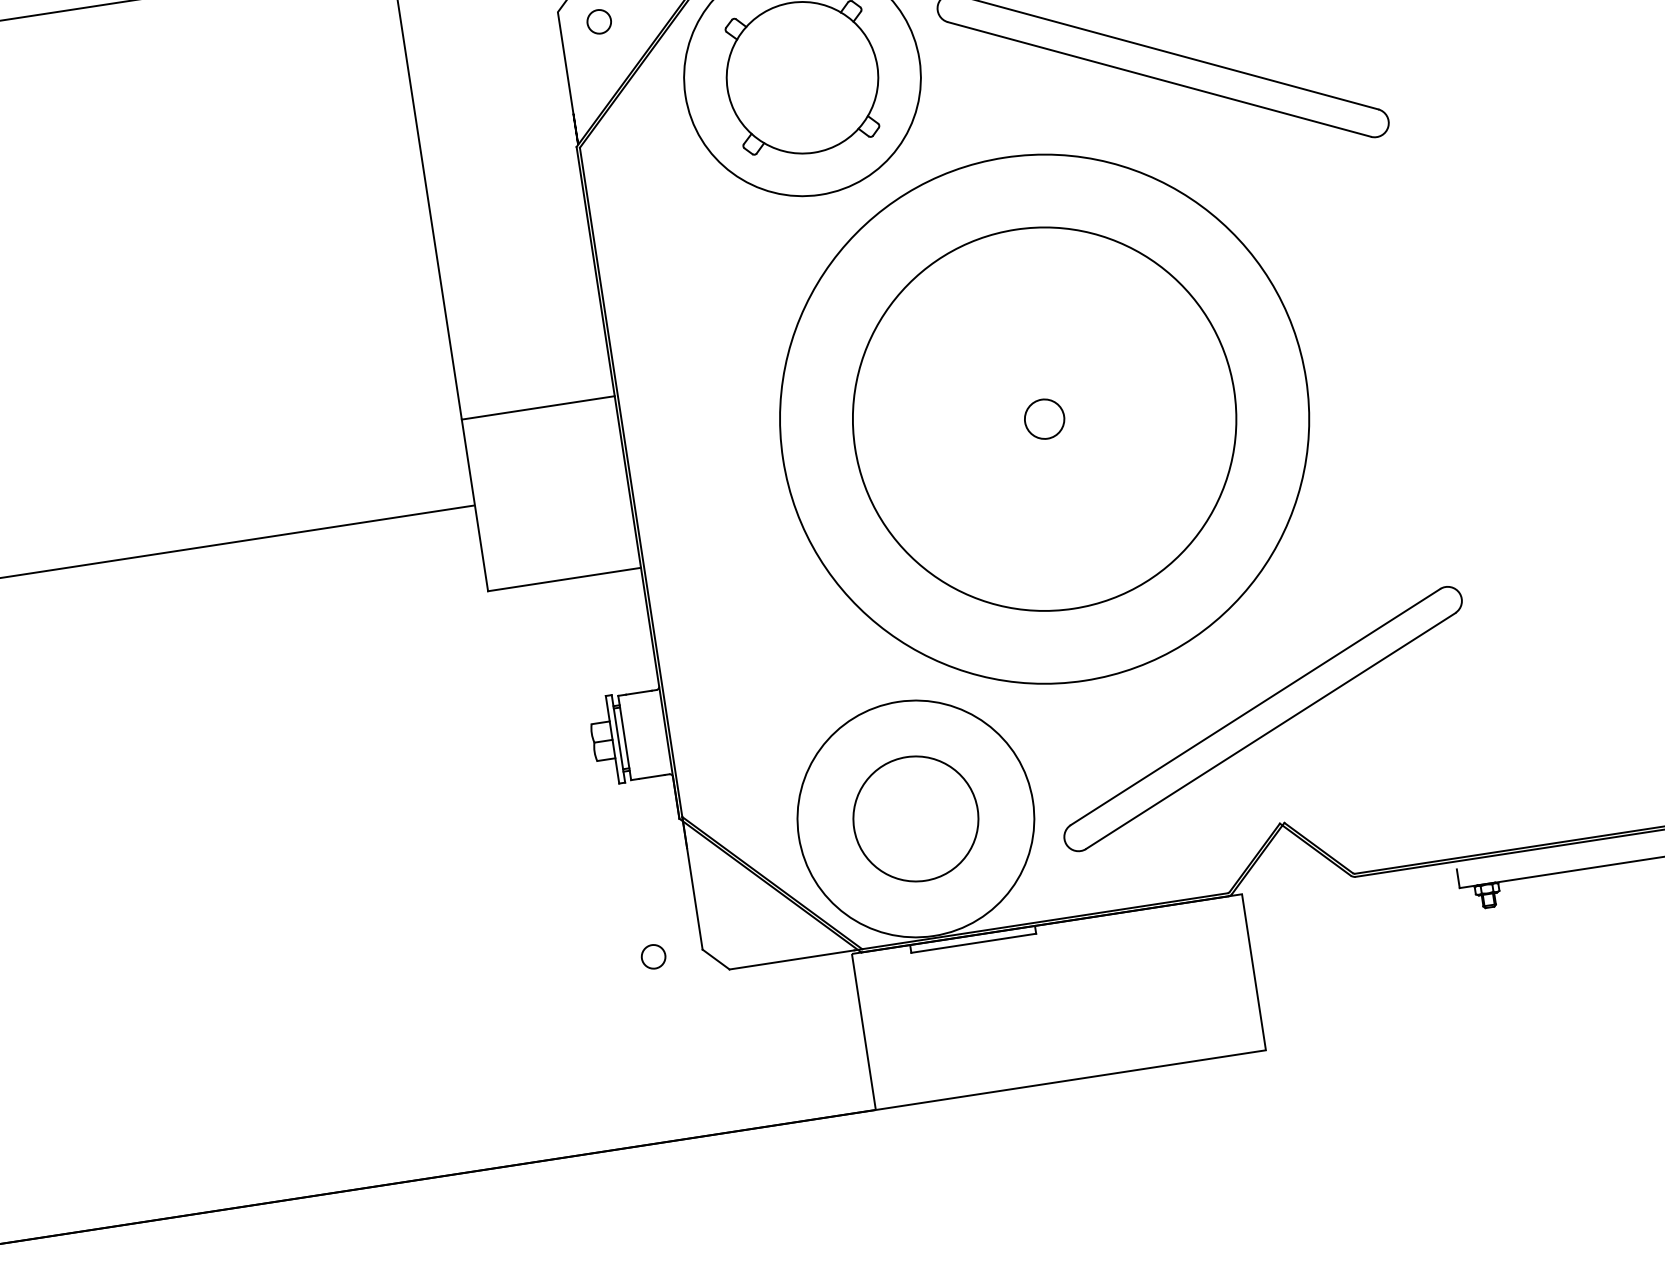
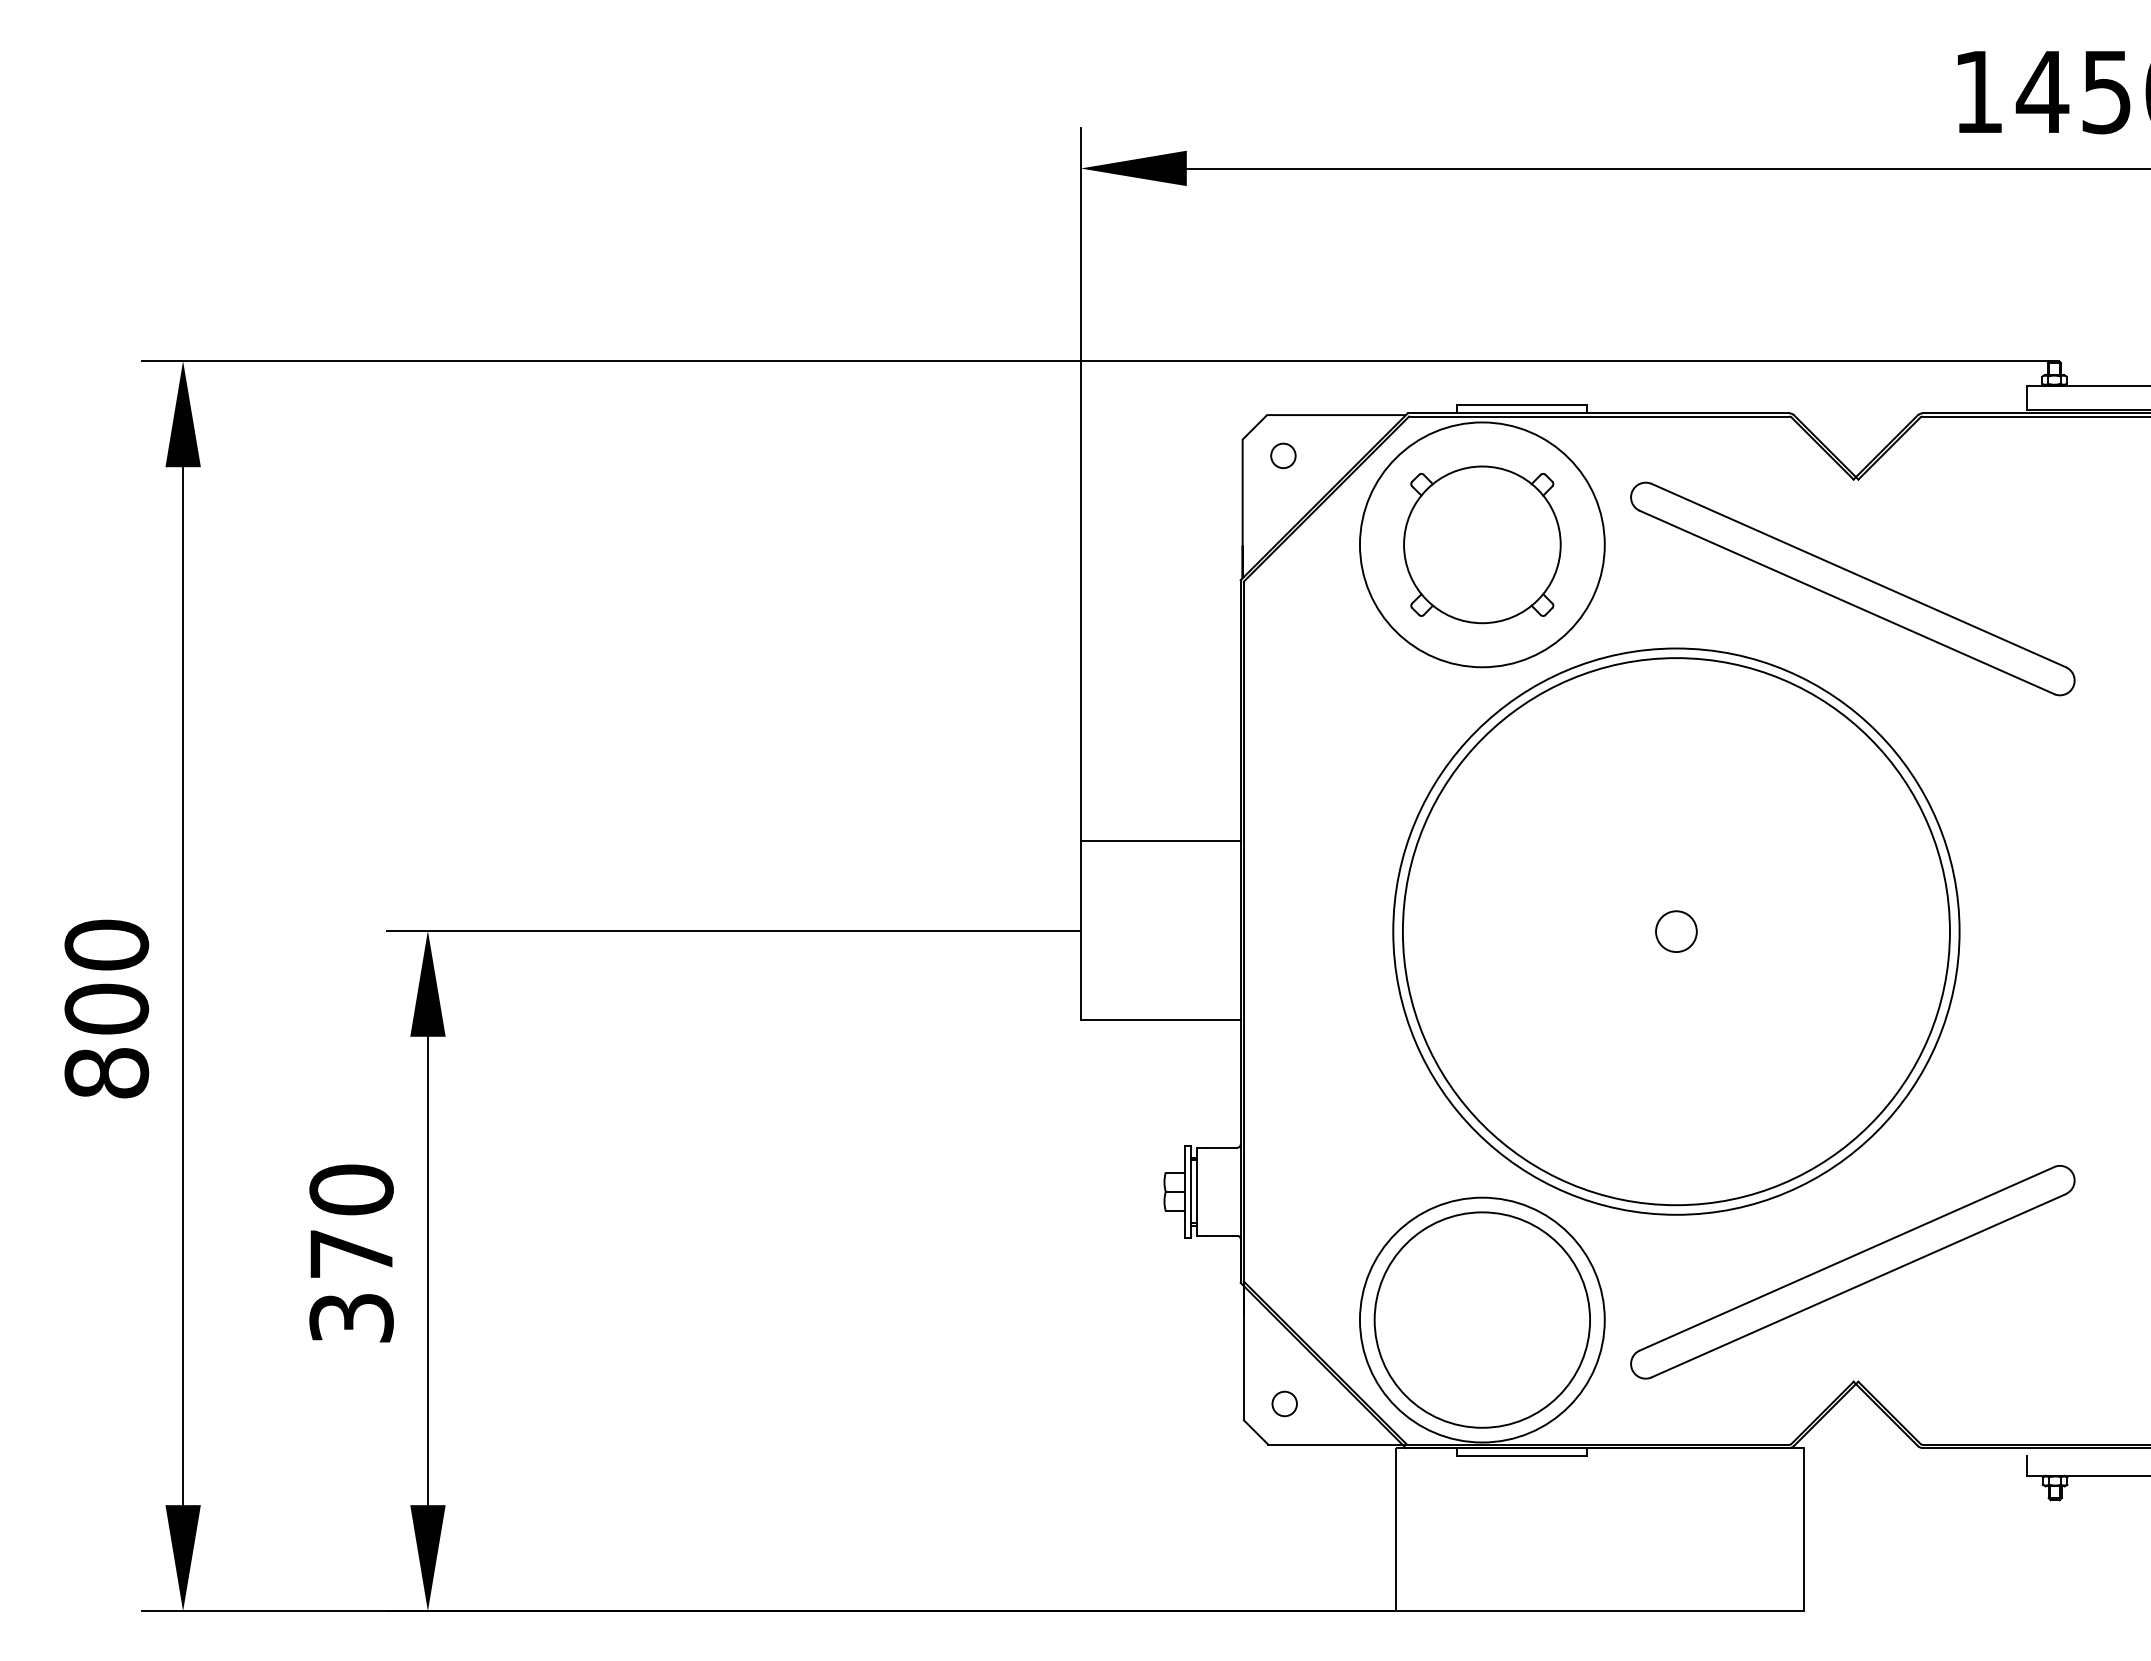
circle: (1044, 419) -> (1676, 931), size x1.43
circle: (915, 818) -> (1482, 1319), size x1.67
circle: (653, 956) -> (1284, 1403), moved

